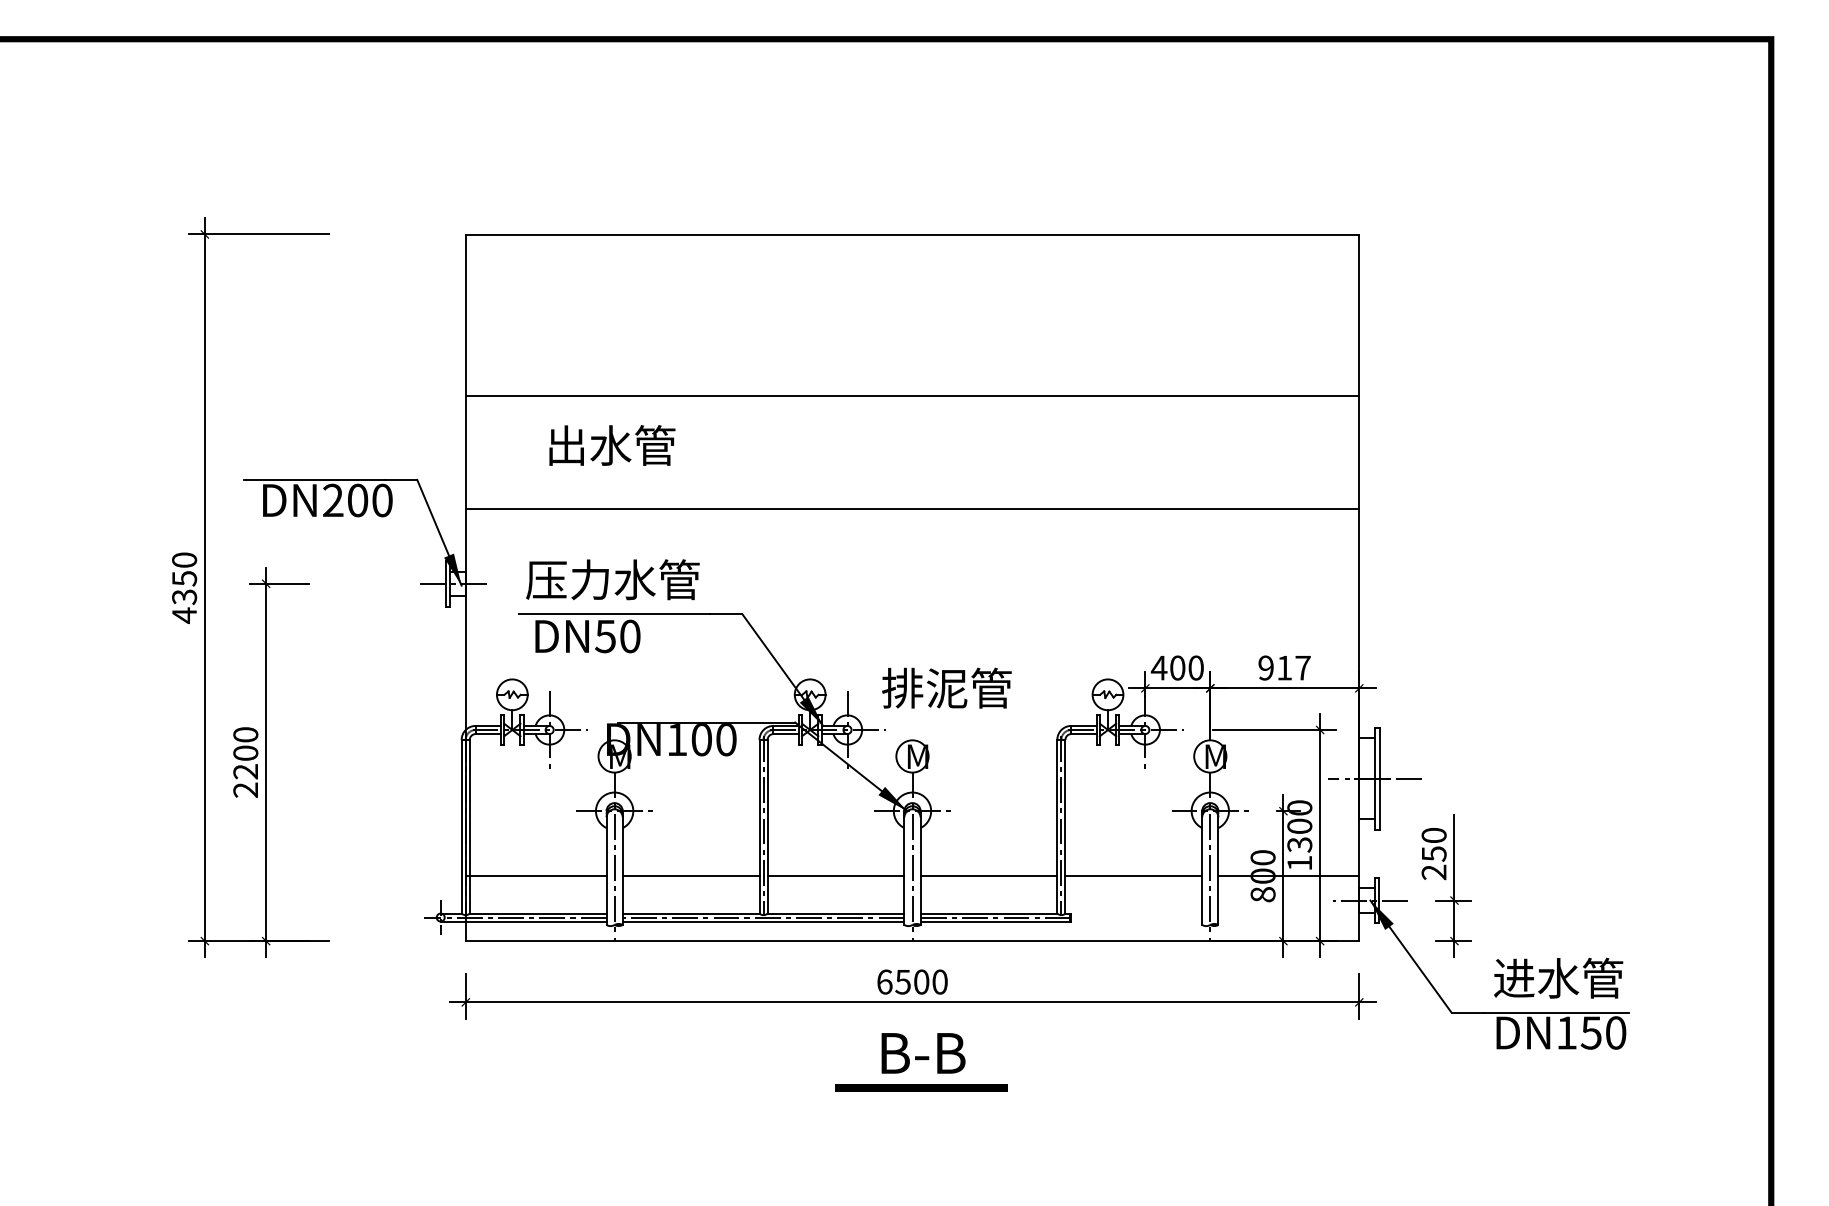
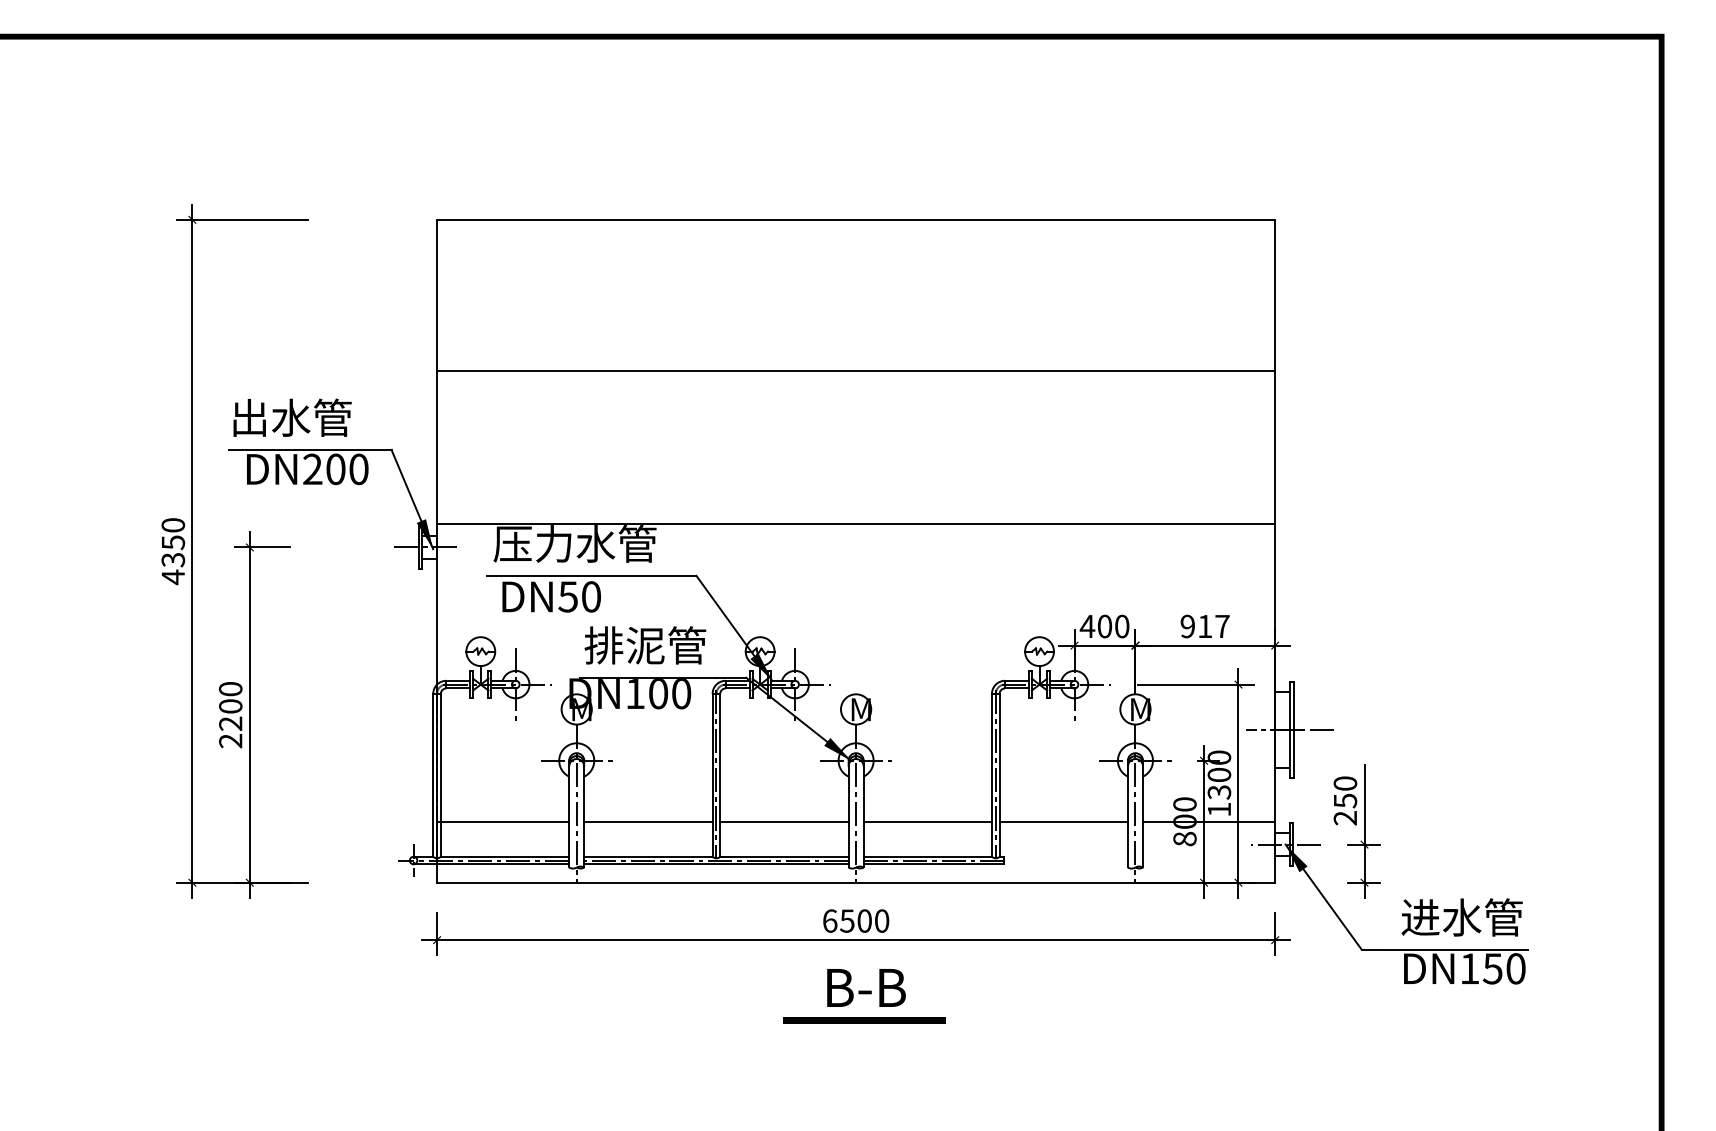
text: (612, 445) -> (292, 417), moved
line: (912, 508) -> (856, 523), moved
text: (947, 688) -> (645, 645), moved

